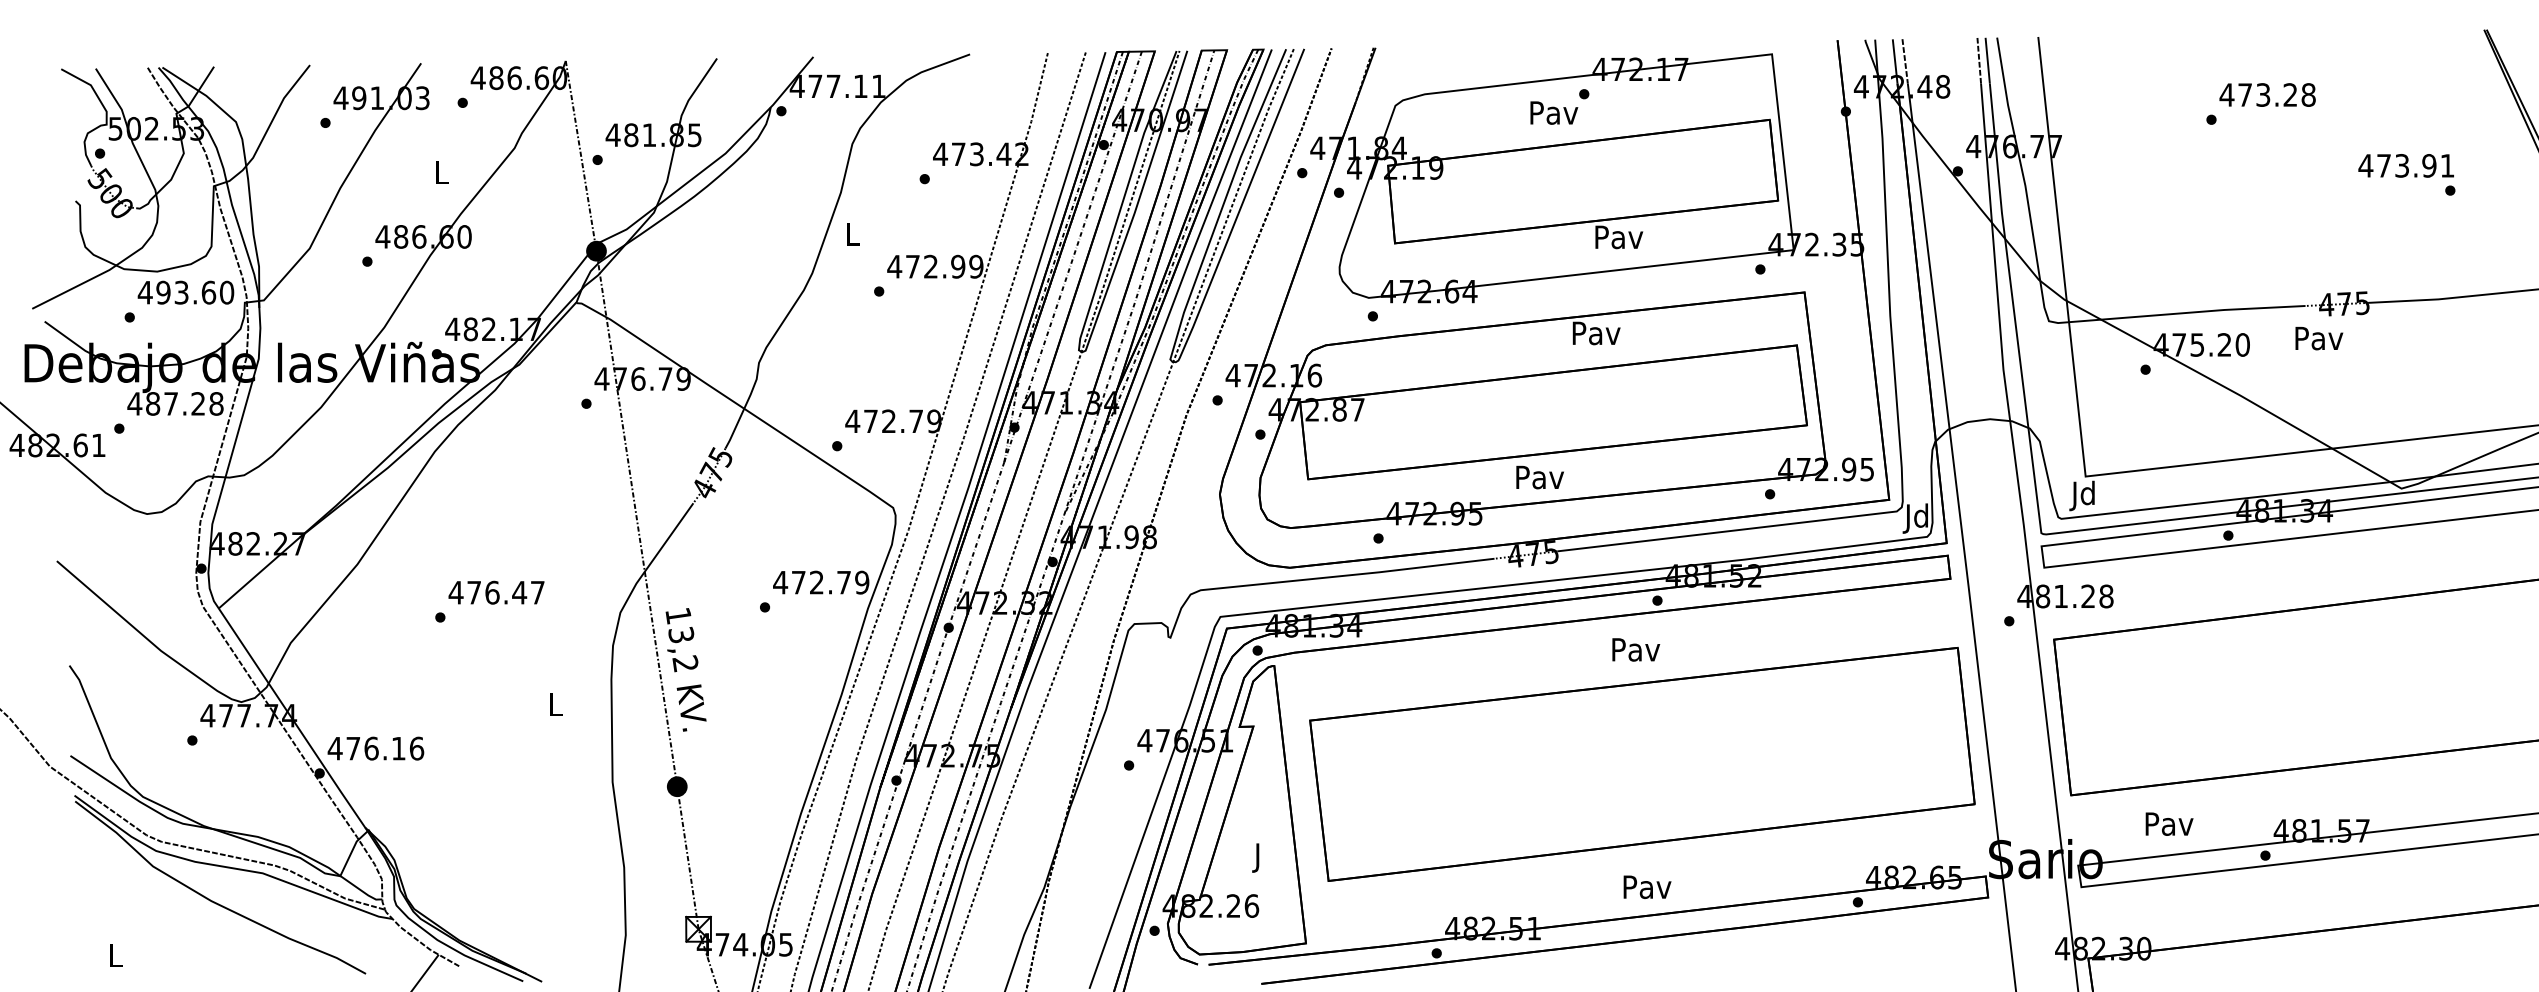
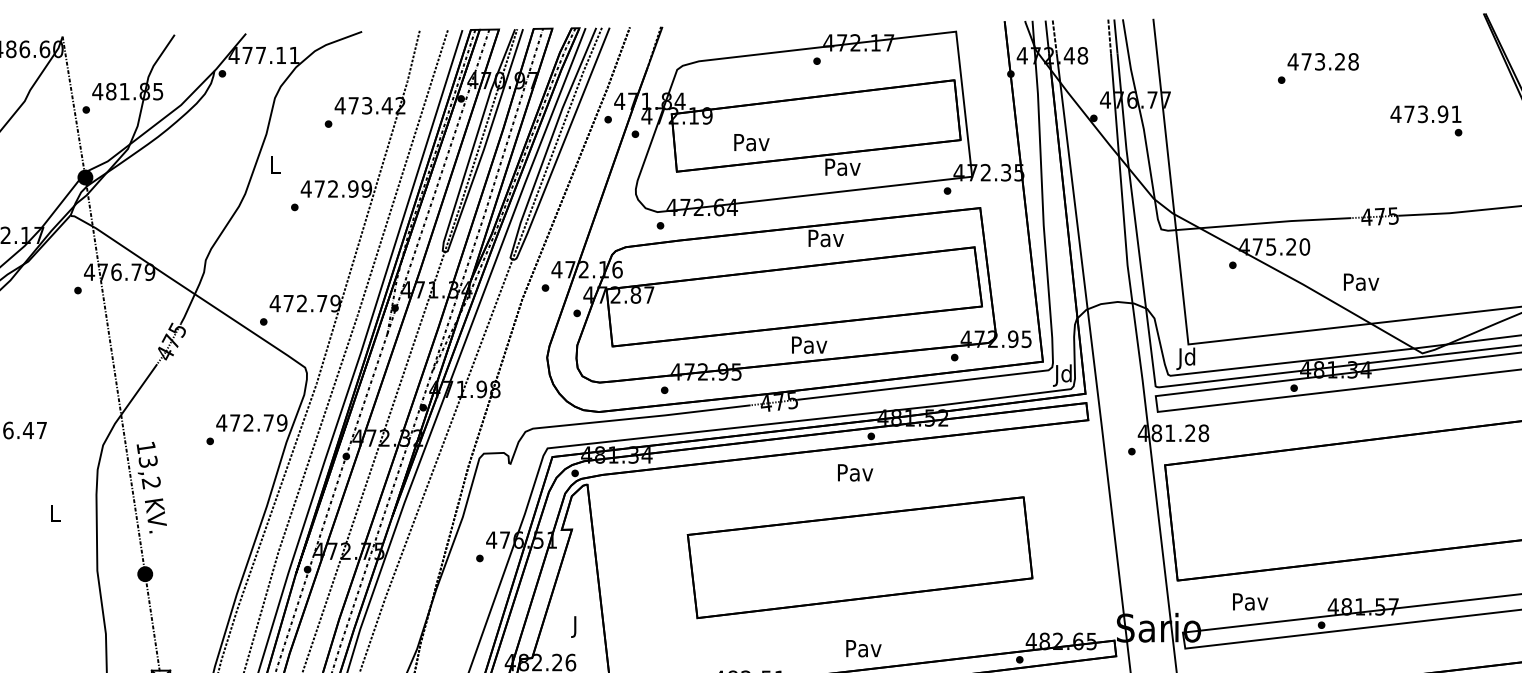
text: (1554, 112) -> (752, 142), moved
text: (2319, 338) -> (1361, 282), moved
text: (1539, 477) -> (809, 345), moved
part: (1642, 764) -> (860, 557), size x0.7

